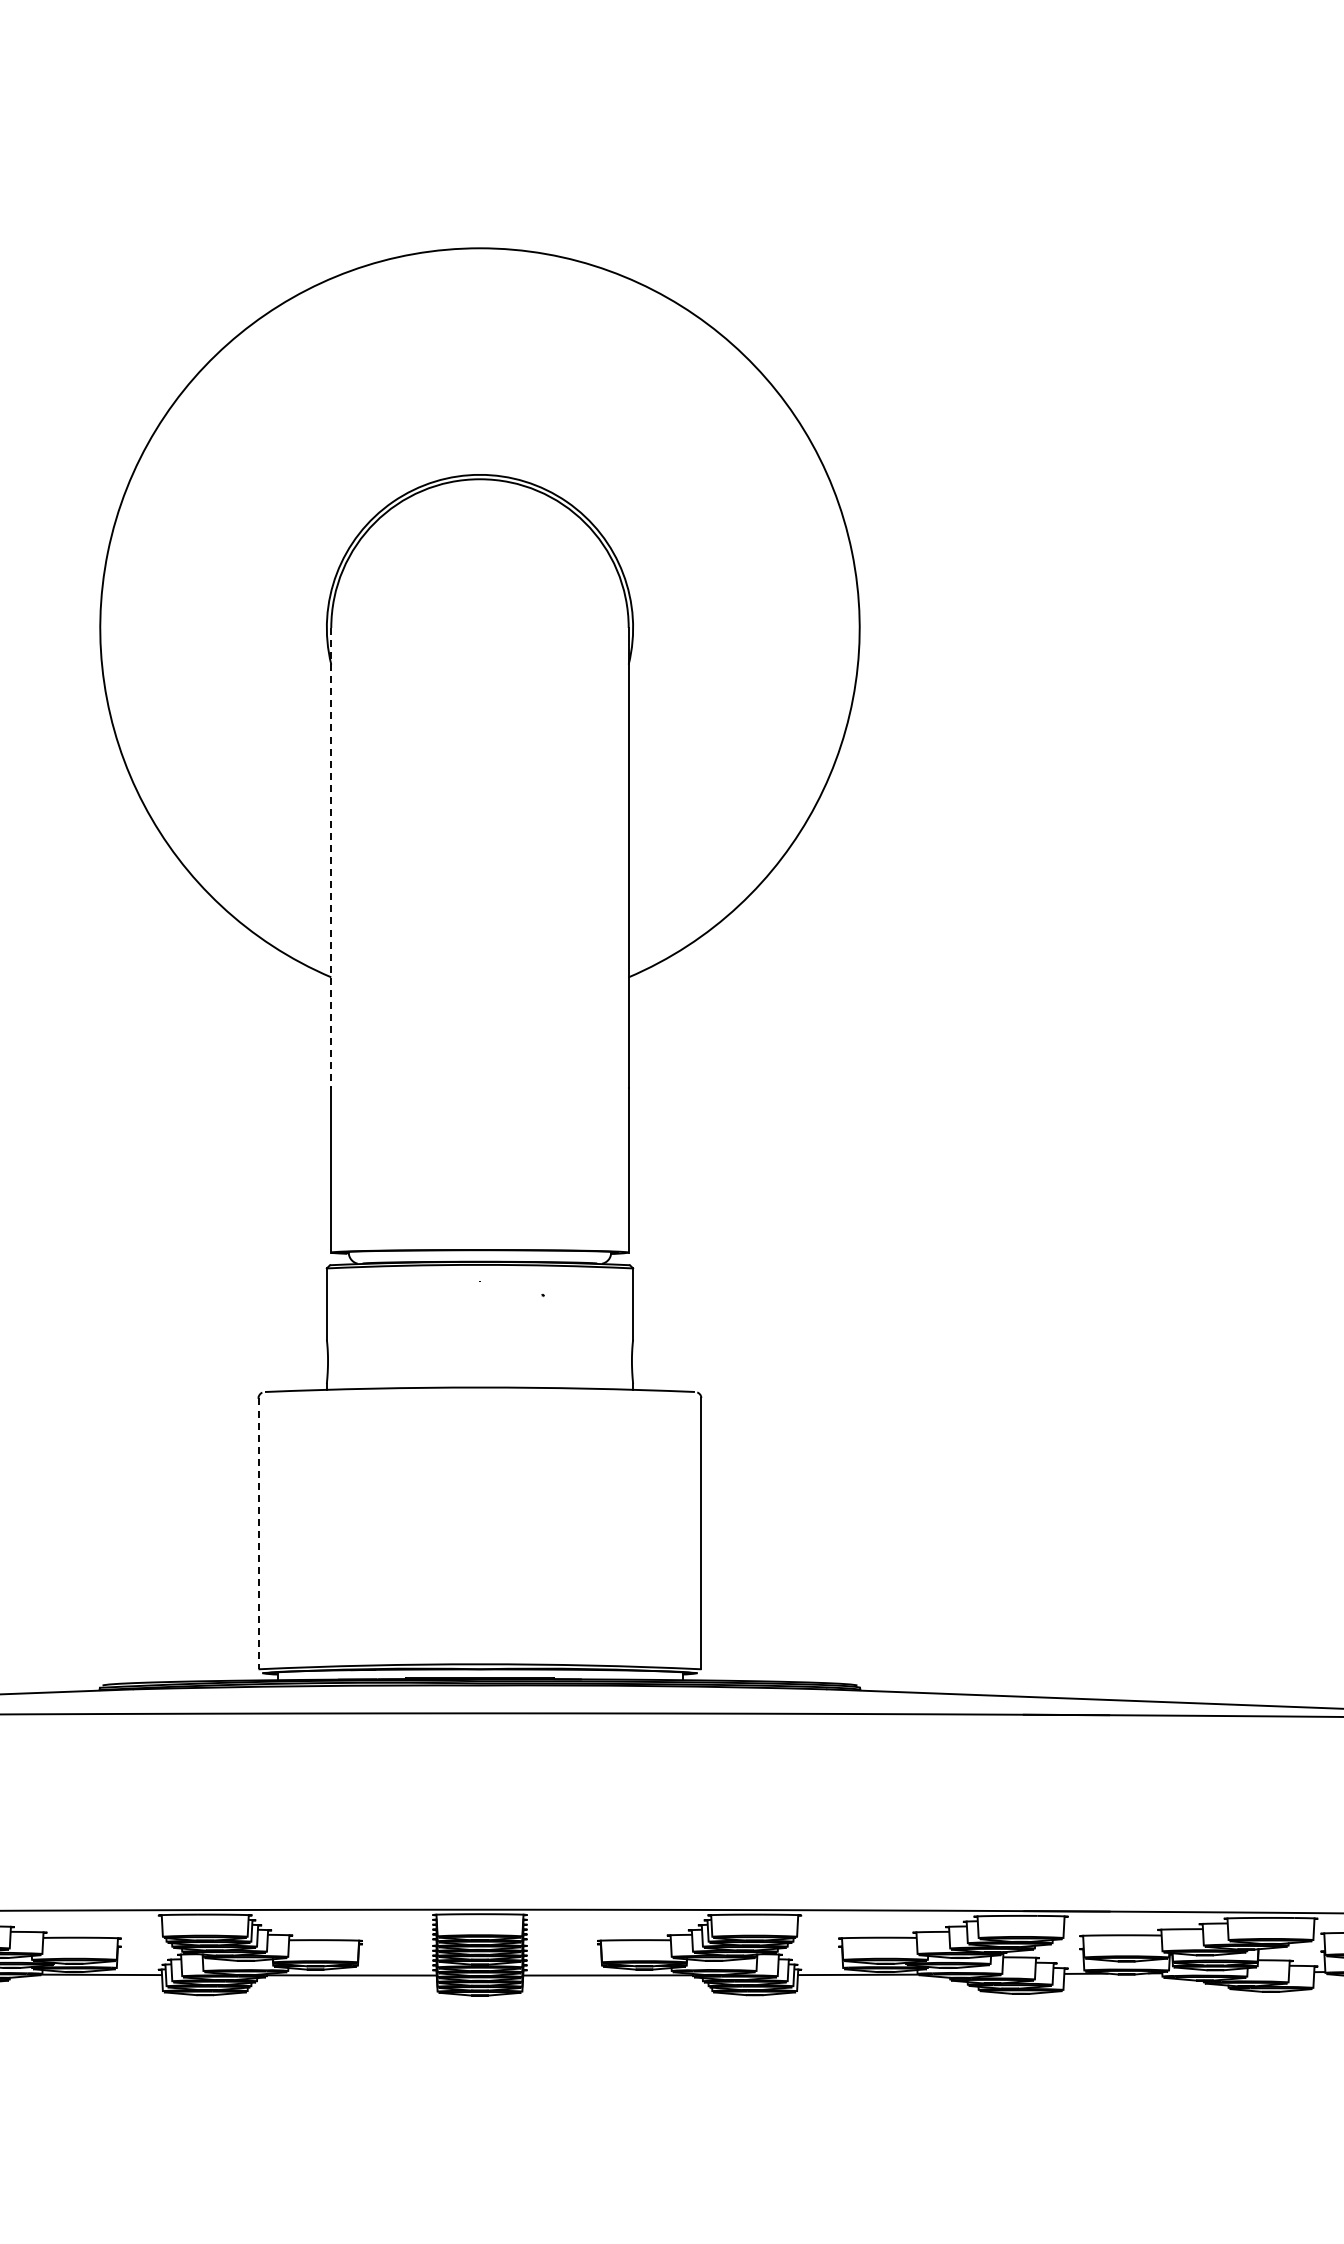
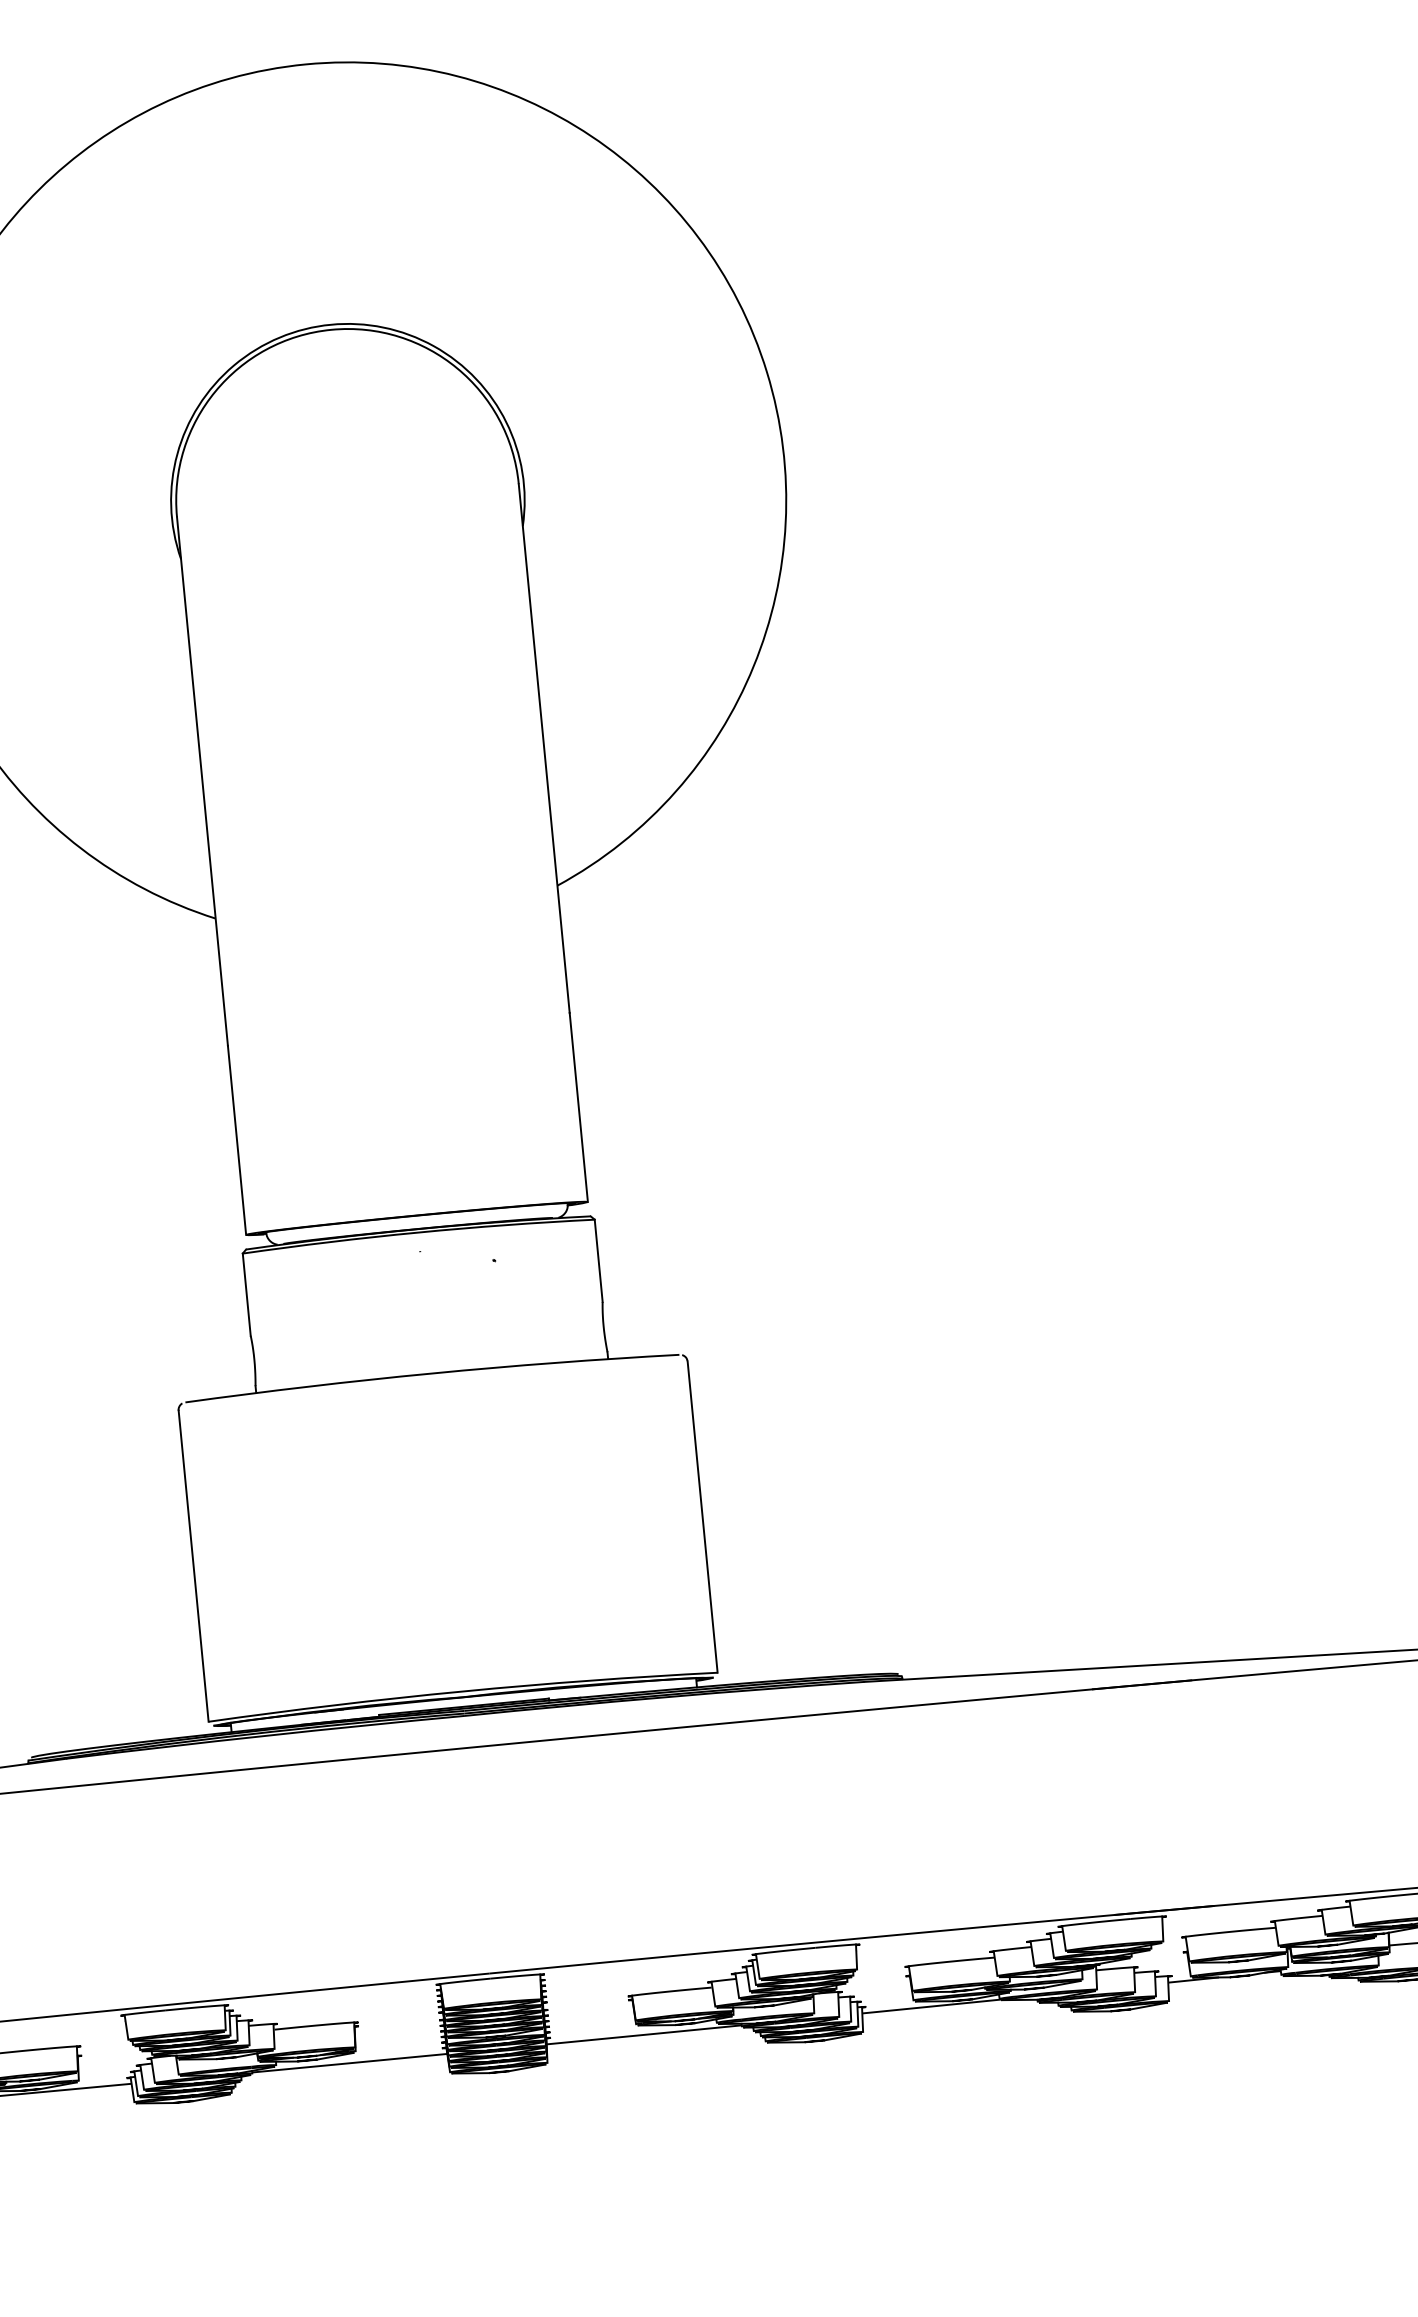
line: (331, 858) -> (202, 782), dashed -> solid
line: (258, 1534) -> (193, 1566), dashed -> solid

